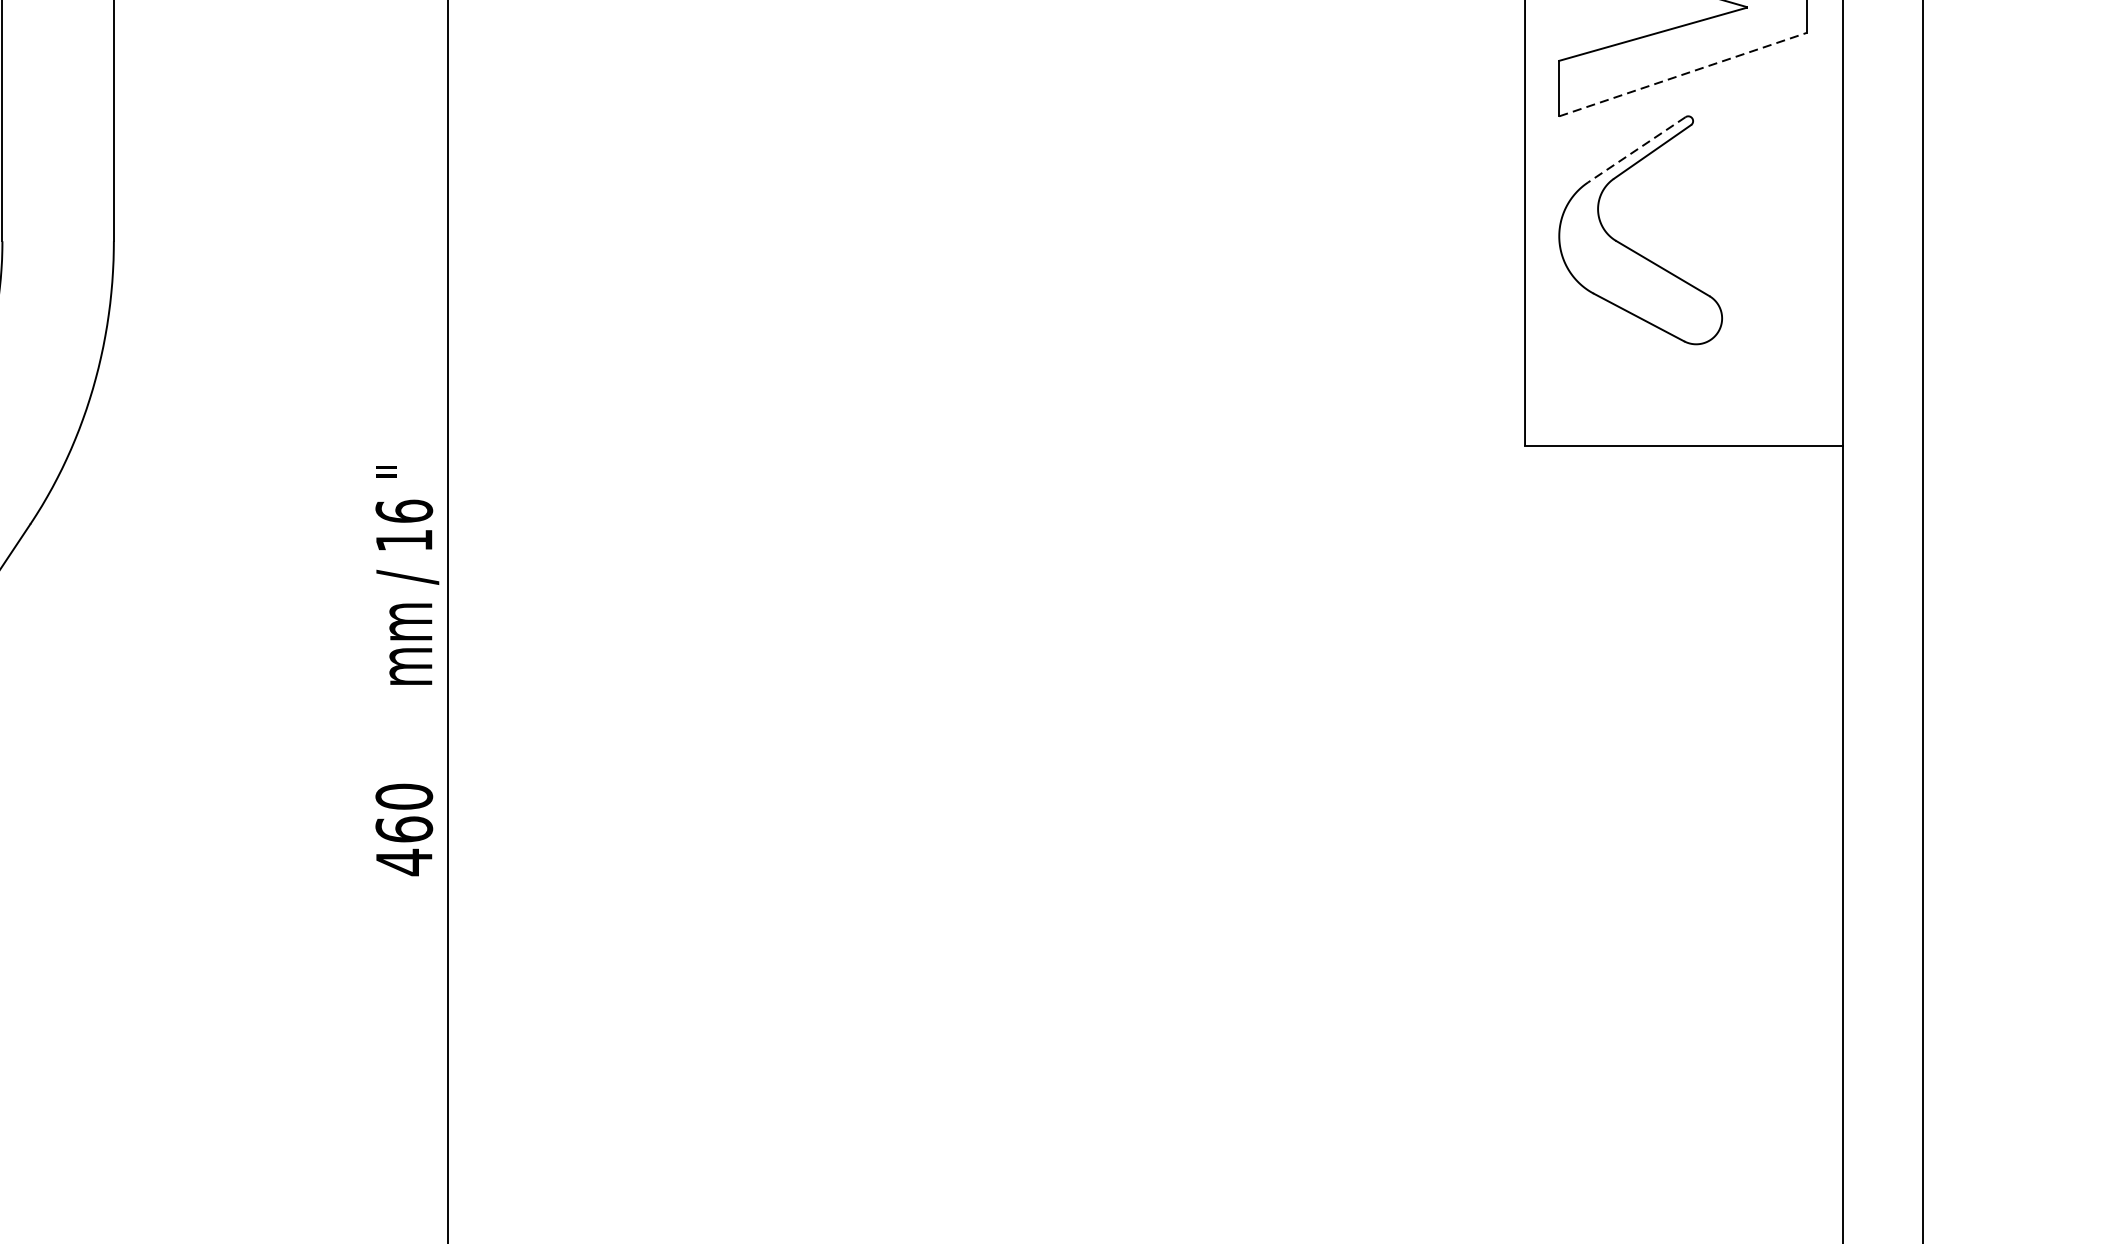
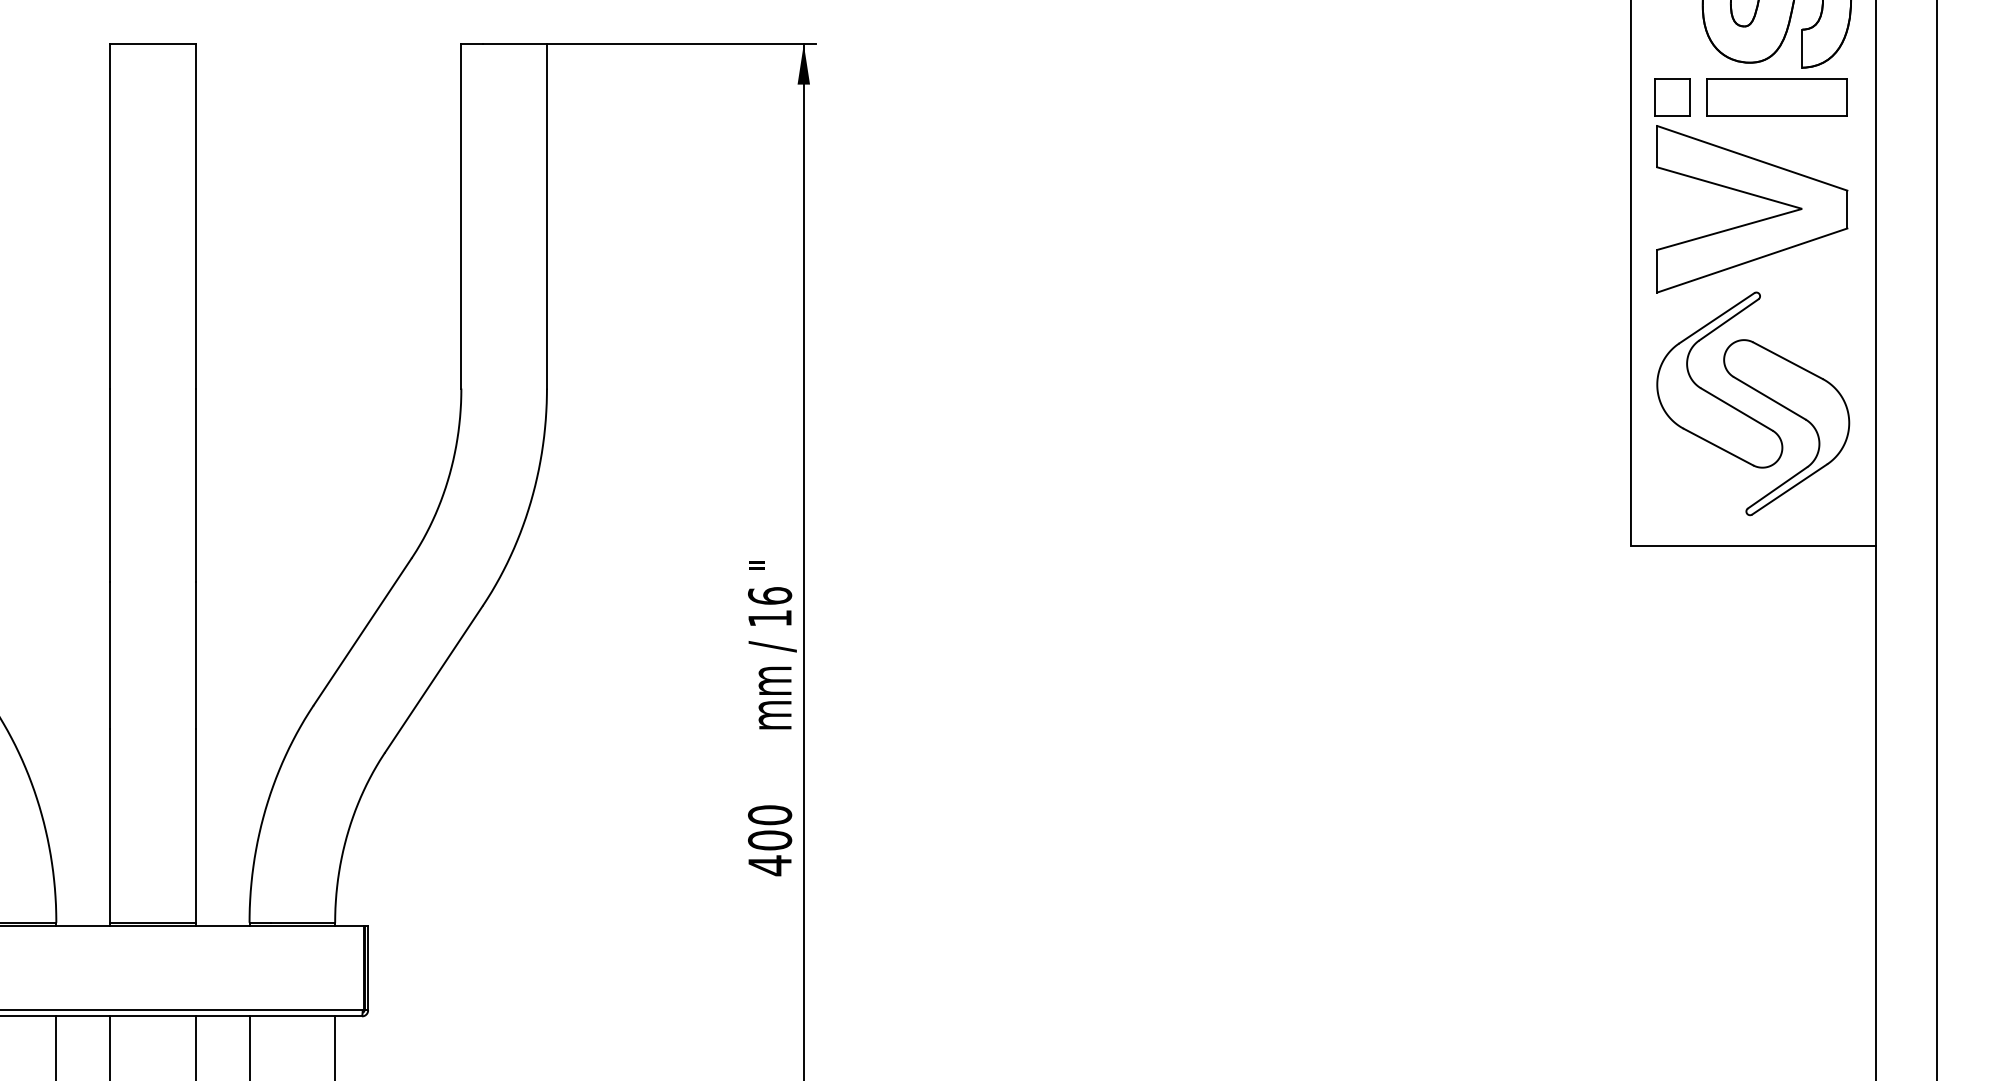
line: (1683, 74) -> (1752, 260), dashed -> solid
line: (1636, 150) -> (1716, 318), dashed -> solid
part: (1740, 276) -> (1796, 415), added
text: (404, 829) -> (770, 840), 460 -> 400

